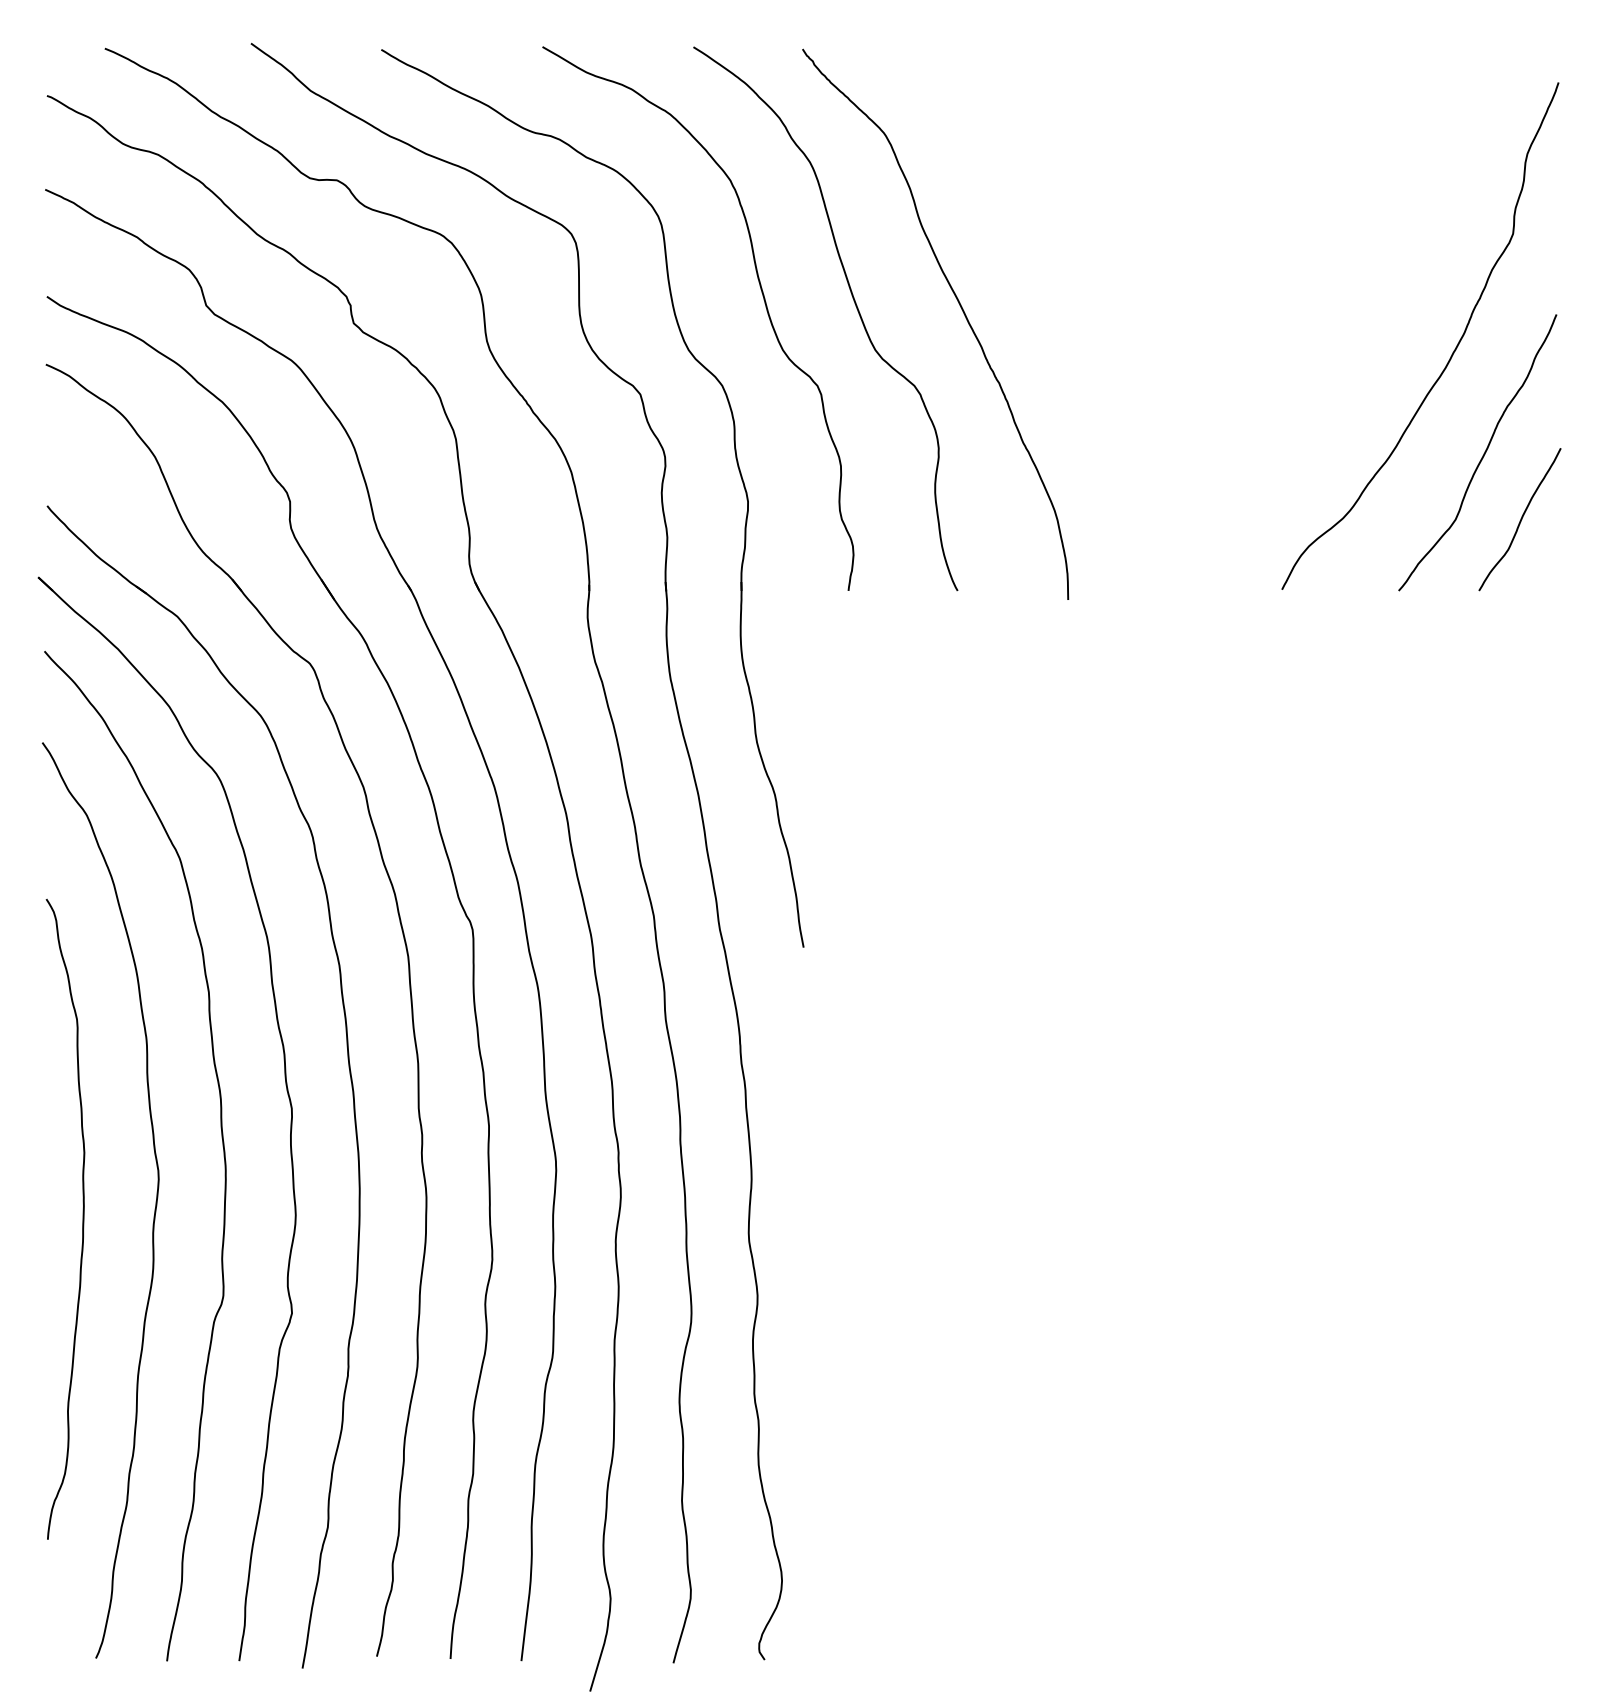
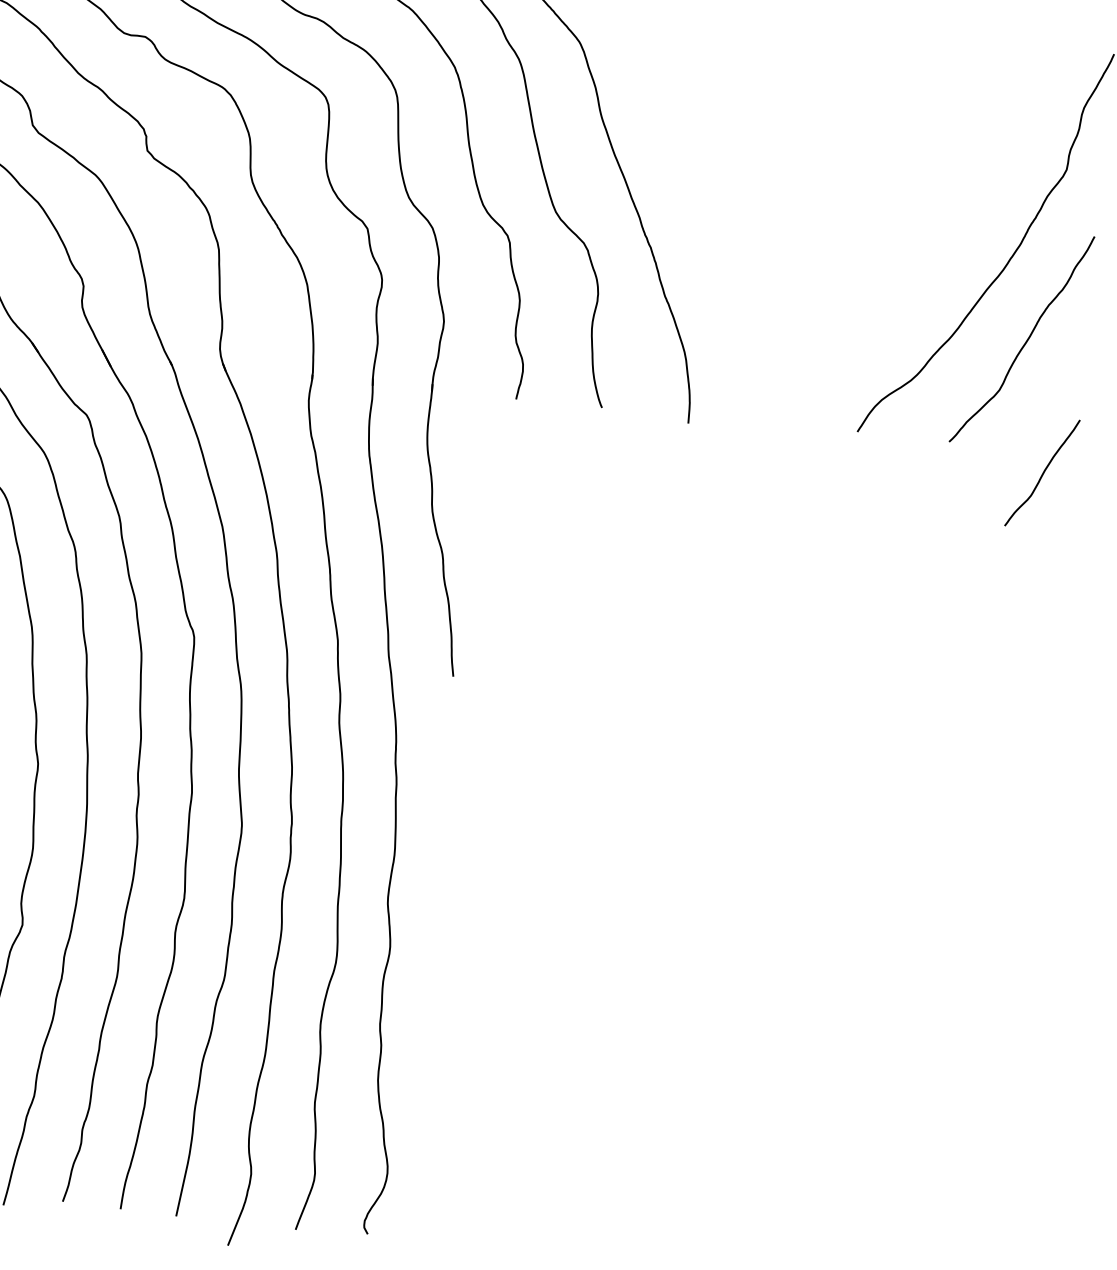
curve: (1520, 519) -> (1042, 473), moved

